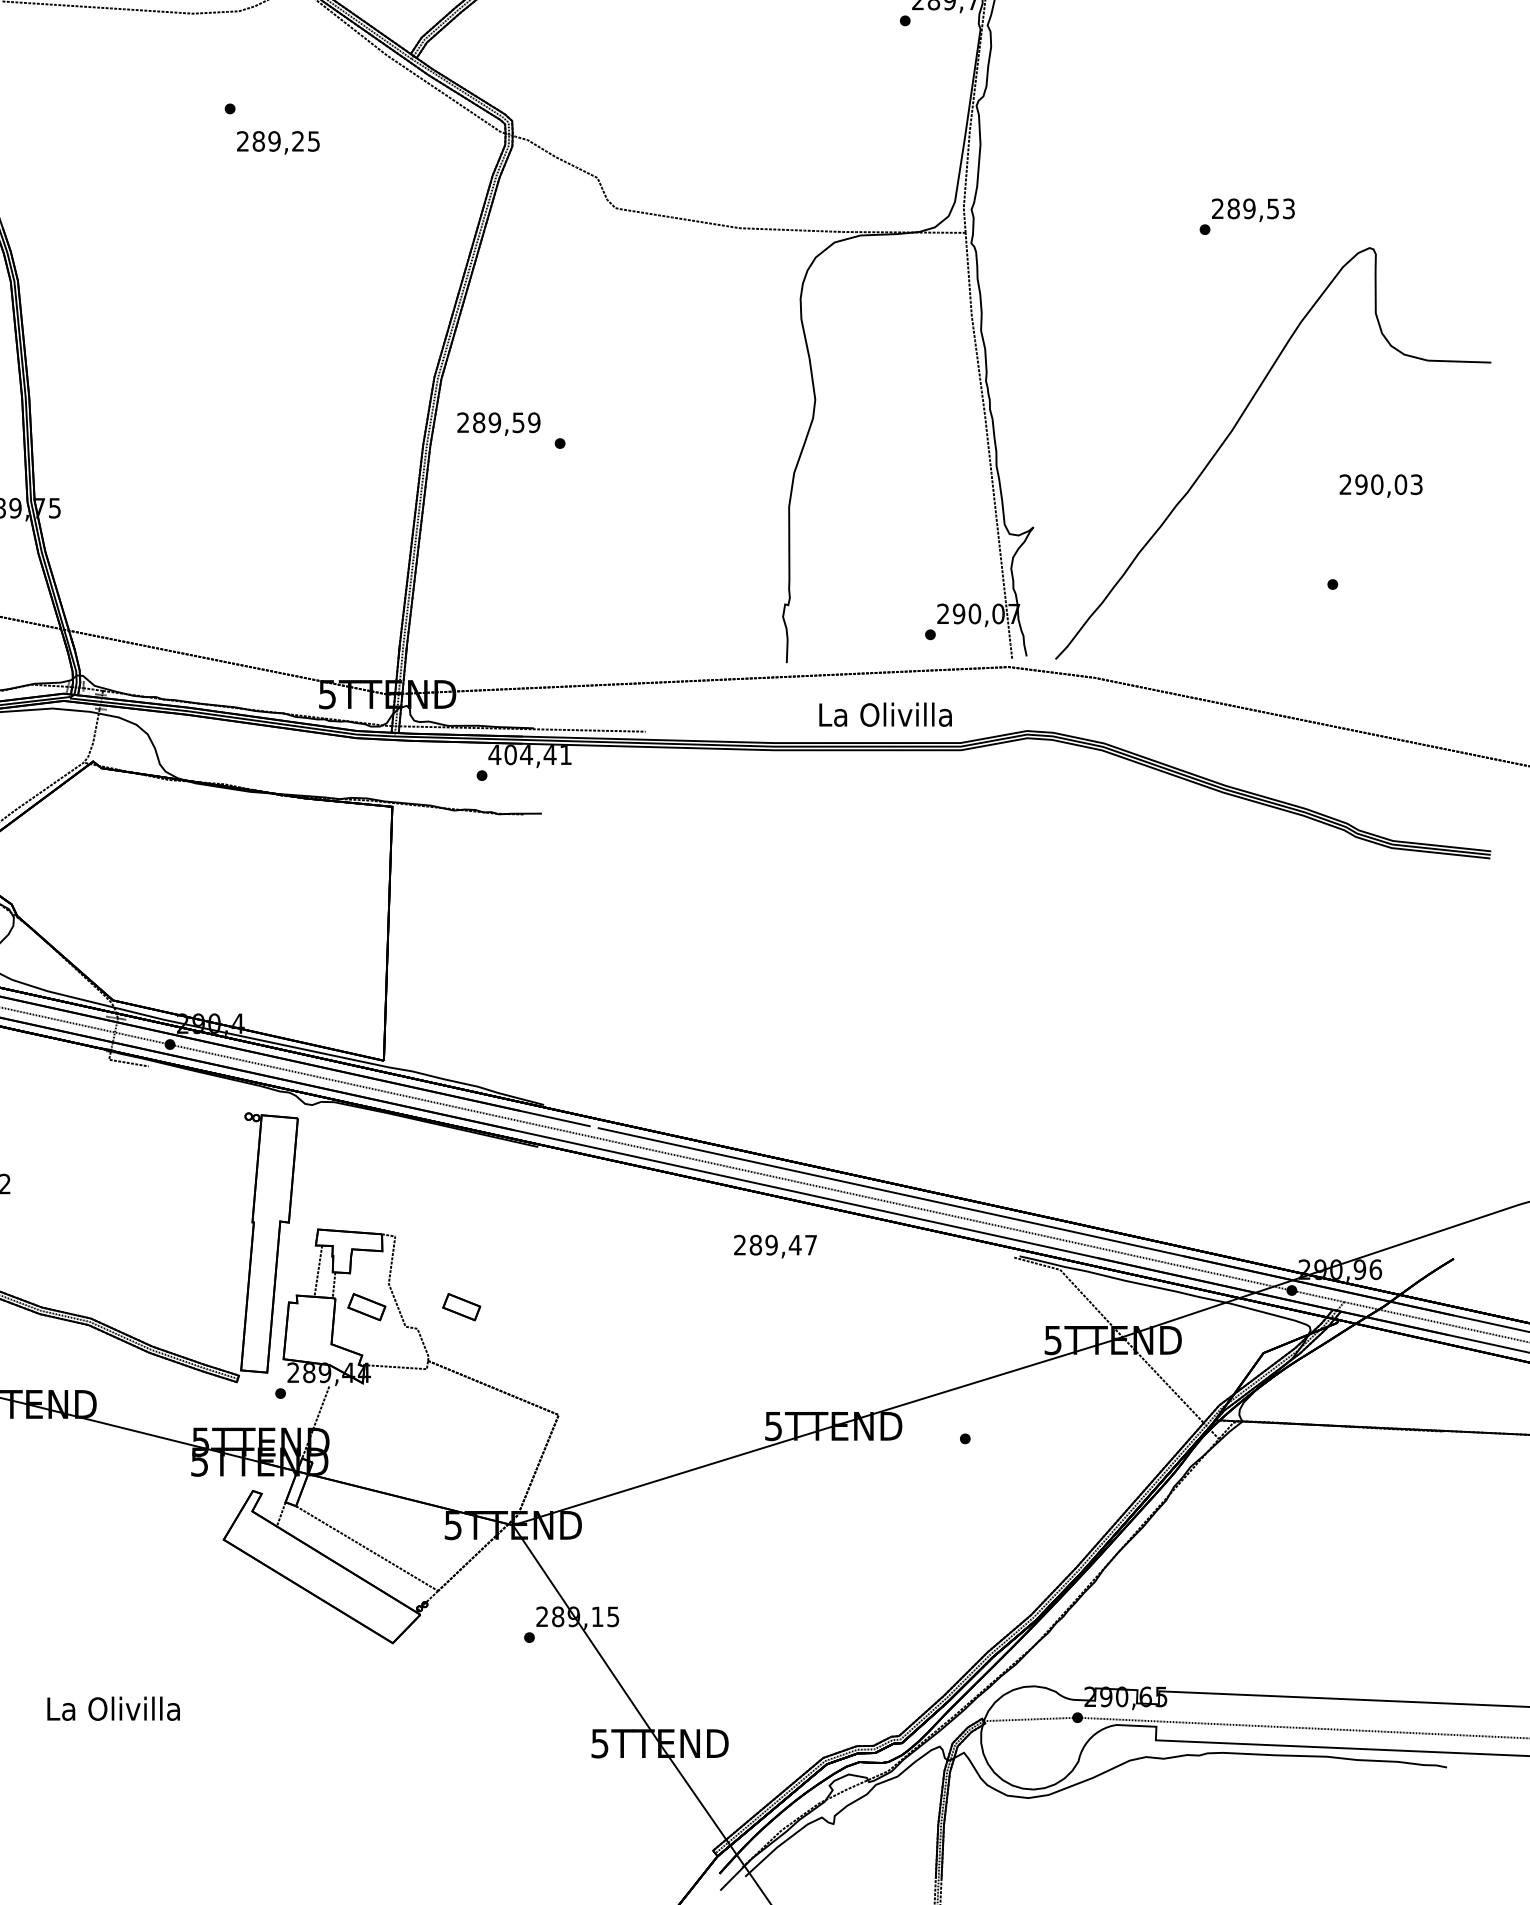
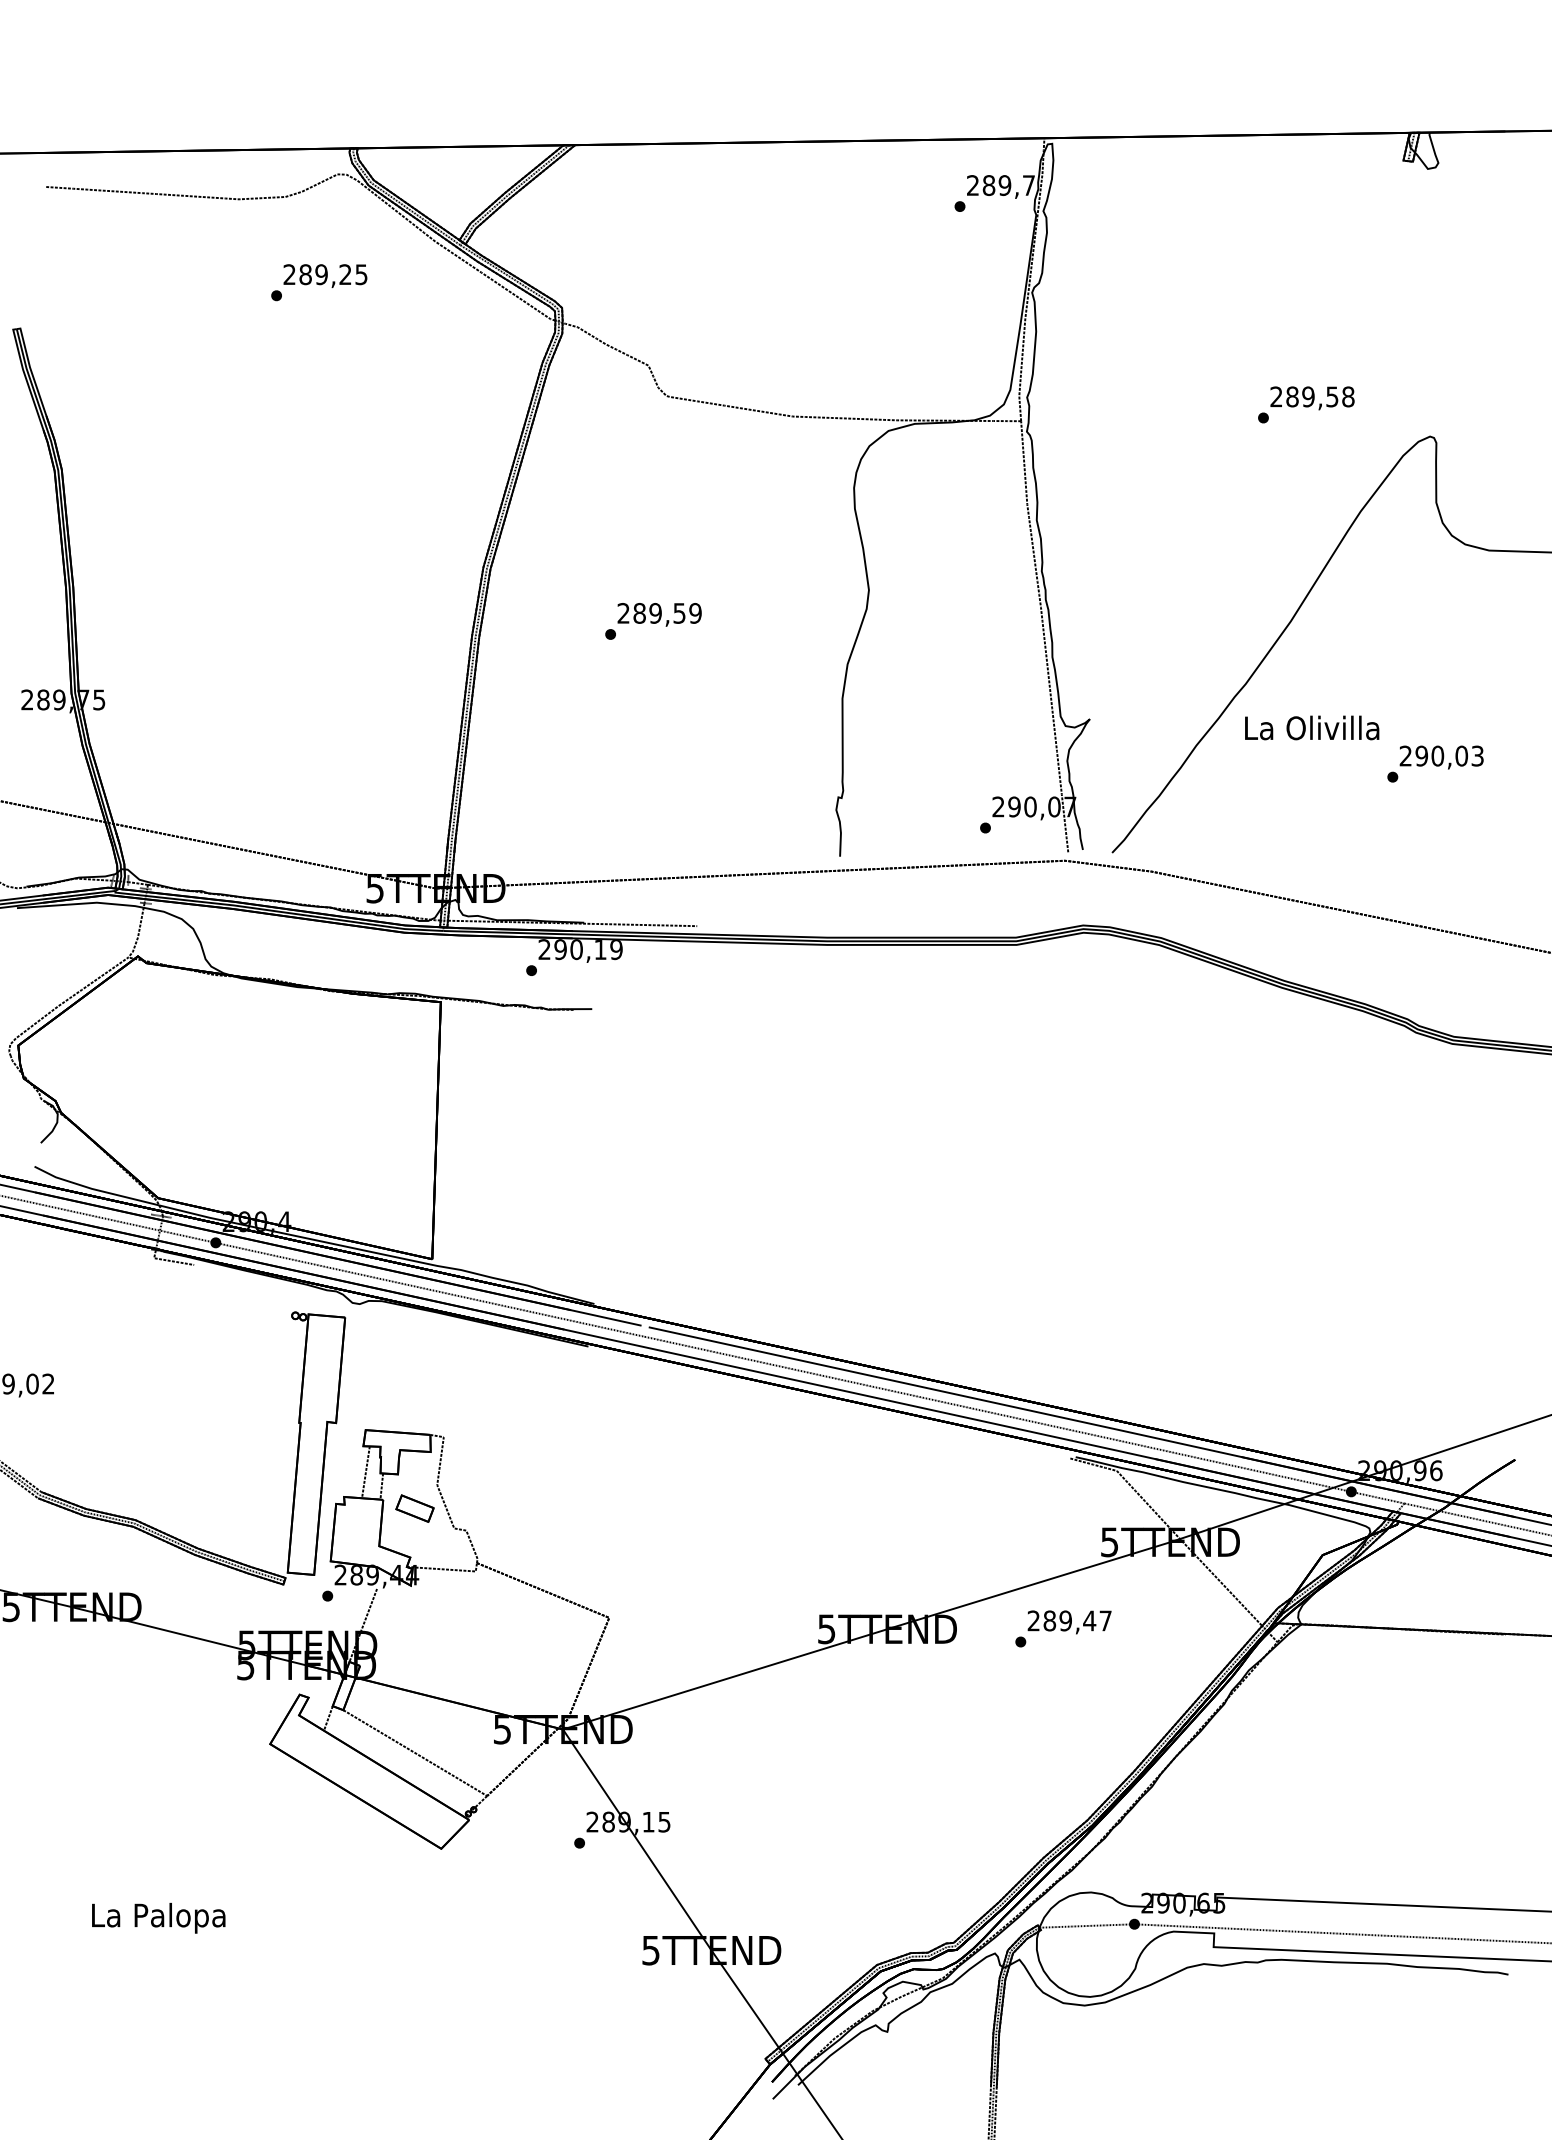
text: (278, 142) -> (325, 275), moved
text: (1289, 208) -> (1348, 396), 289,53 -> 289,58
text: (498, 423) -> (659, 614), moved
text: (1380, 486) -> (1441, 757), moved
text: (885, 714) -> (1312, 727), moved
text: (530, 754) -> (580, 949), 404,41 -> 290,19
text: (775, 1246) -> (1069, 1622), moved
part: (461, 1306) -> (510, 1508), removed
text: (113, 1711) -> (158, 1917), La Olivilla -> La Palopa

